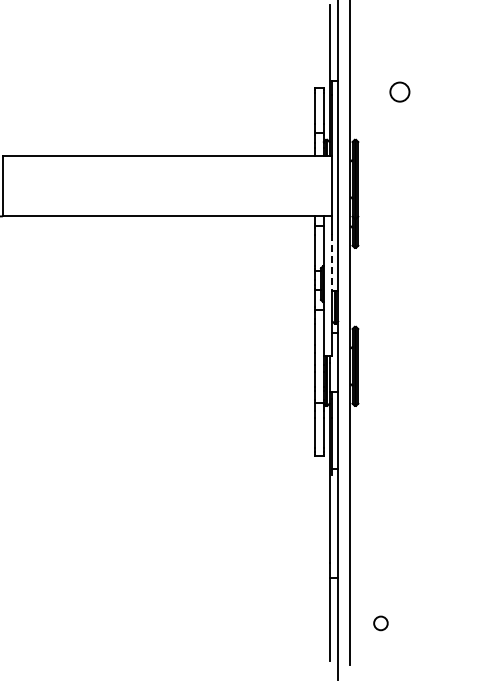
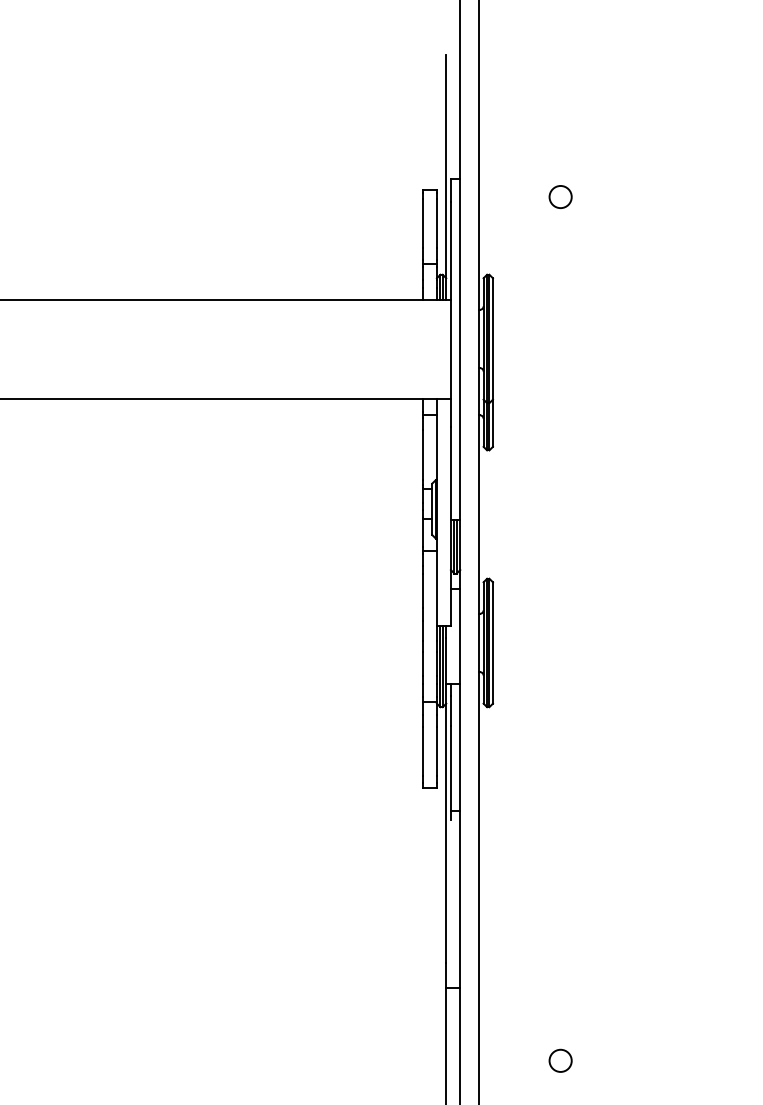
circle: (399, 91) -> (559, 196), size x0.71
line: (332, 262) -> (451, 474), dashed -> solid
circle: (380, 623) -> (559, 1060), moved

